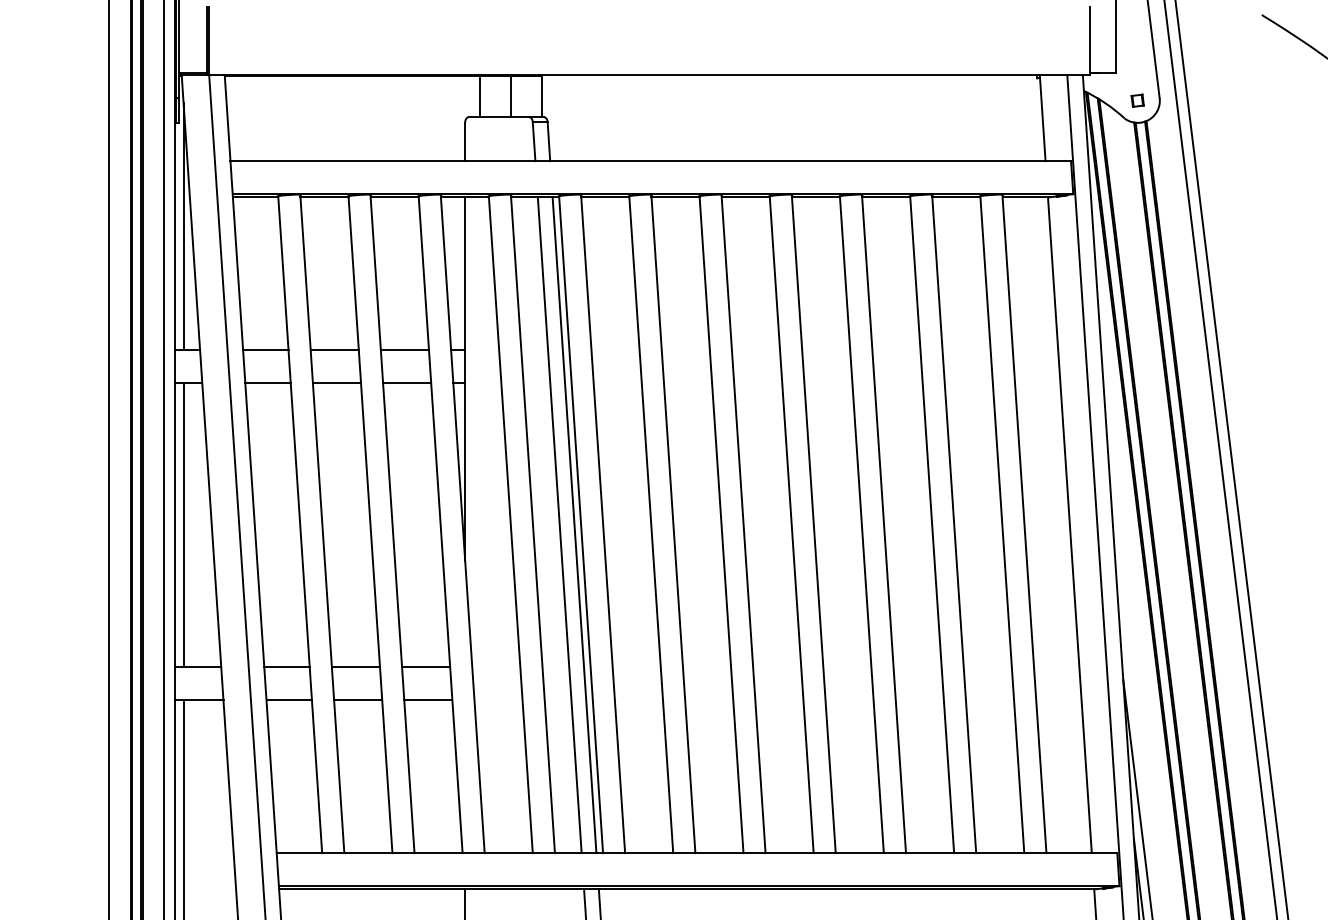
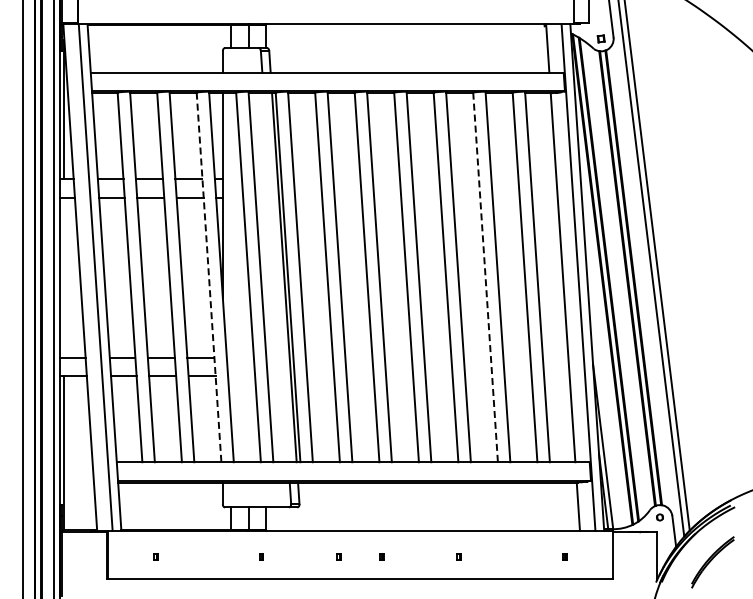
line: (183, 524) -> (64, 277), removed
line: (441, 524) -> (209, 277), solid -> dashed
line: (558, 524) -> (275, 277), removed
line: (932, 524) -> (485, 277), solid -> dashed

